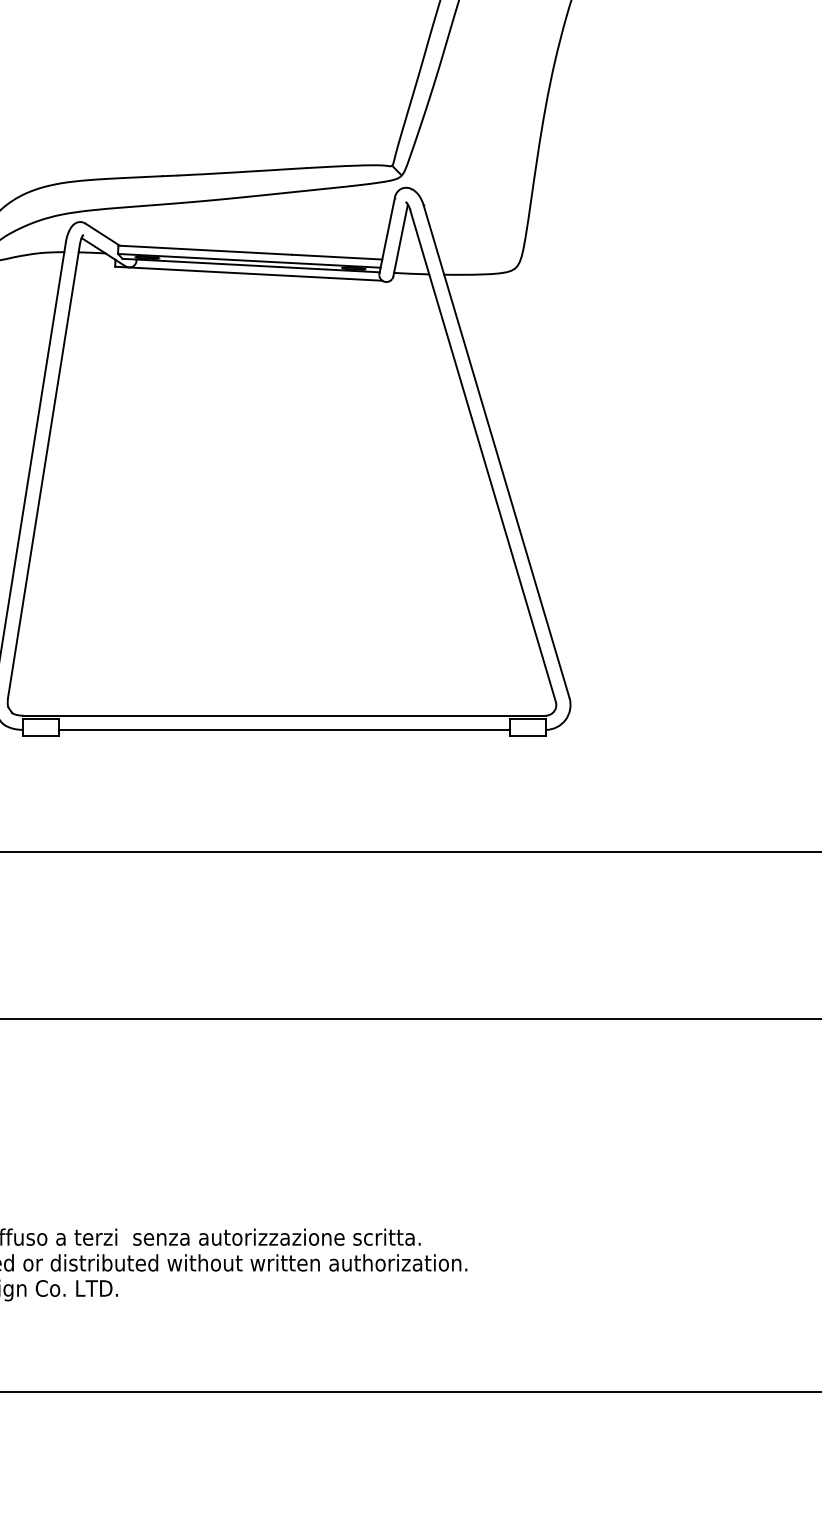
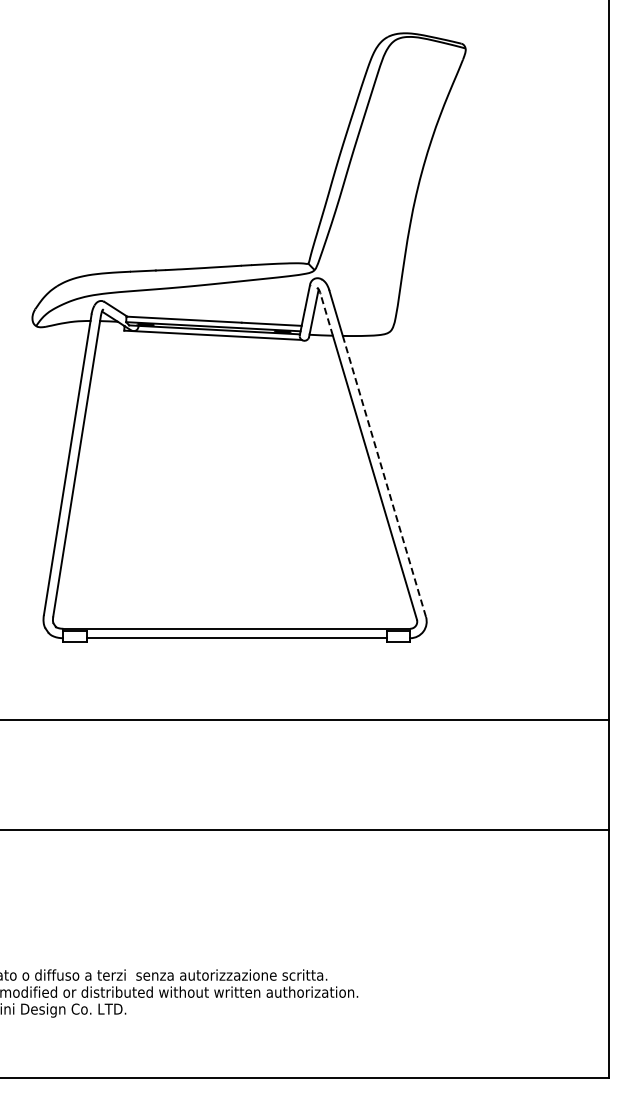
line: (419, 240) -> (326, 313), solid -> dashed
line: (506, 486) -> (384, 476), solid -> dashed

